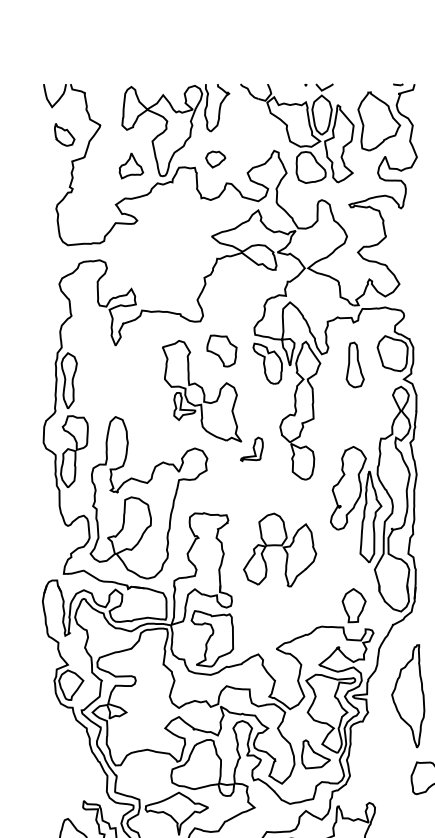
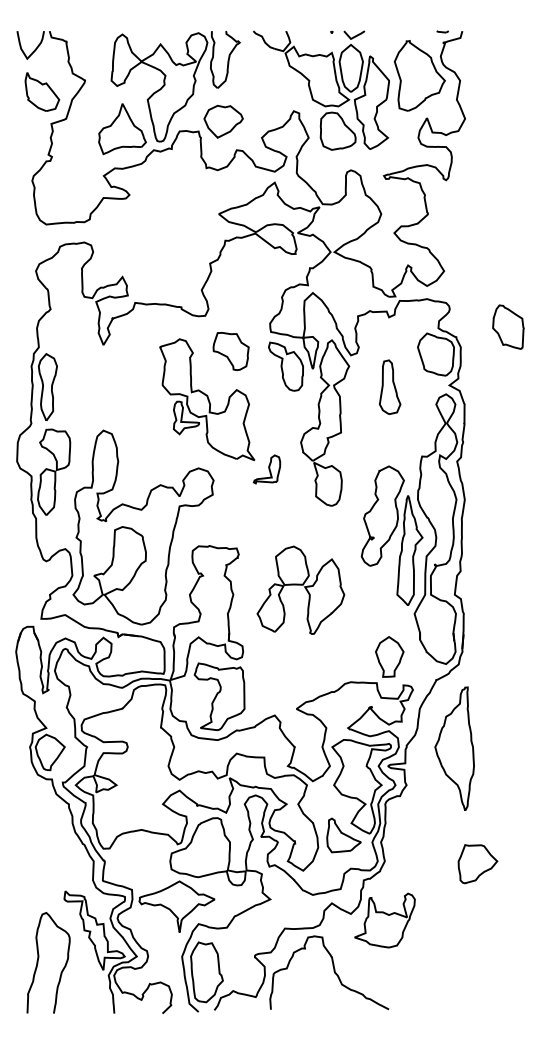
part: (64, 134) -> (42, 91), size x1.43
part: (215, 159) -> (223, 121), size x1.67
part: (131, 166) -> (122, 129), size x1.67
part: (354, 364) -> (389, 386), moved
part: (408, 696) -> (454, 748), moved

